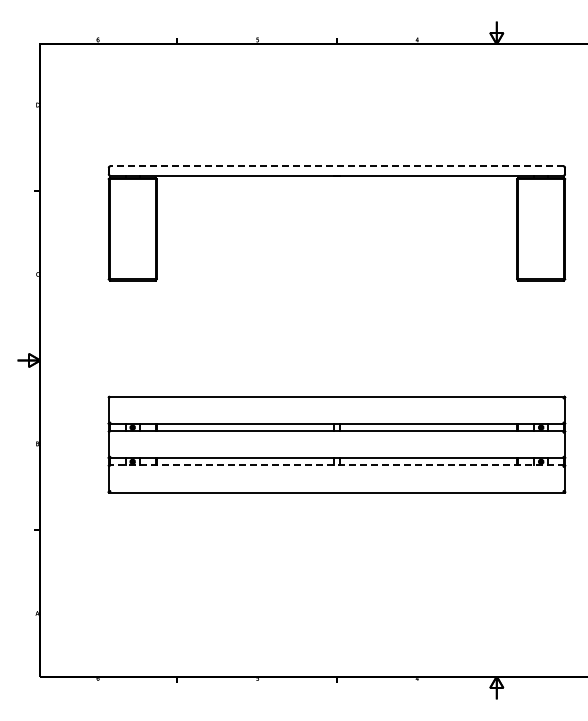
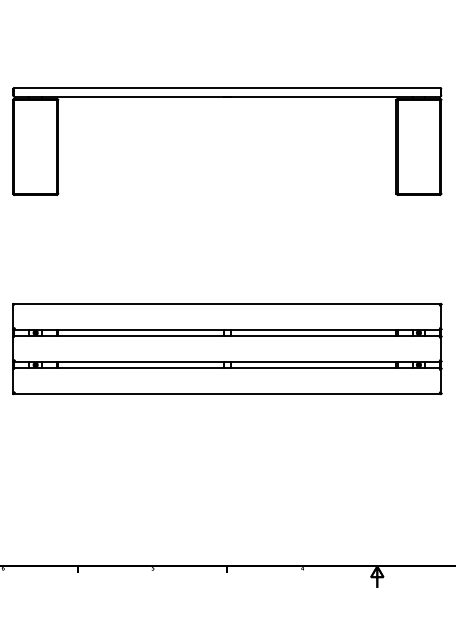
line: (336, 166) -> (226, 87), dashed -> solid
line: (336, 465) -> (226, 368), dashed -> solid

